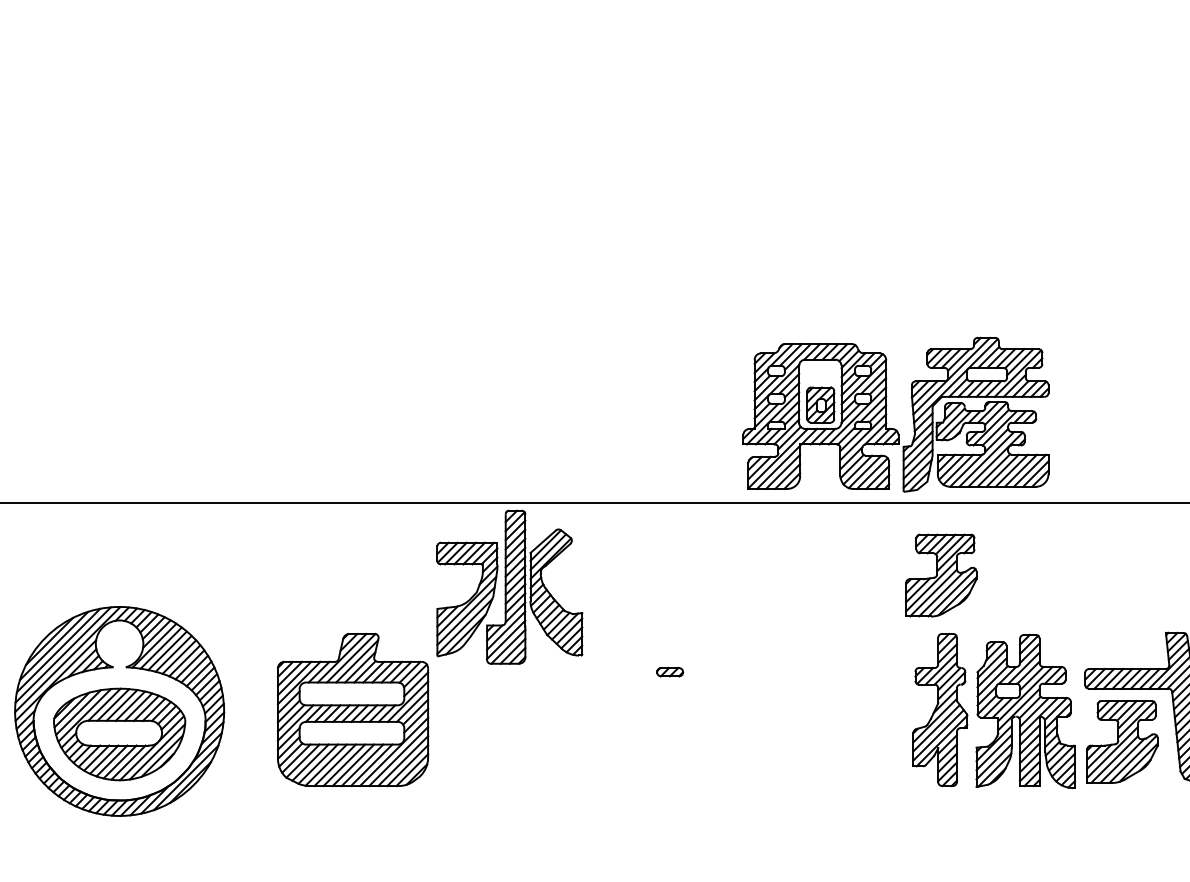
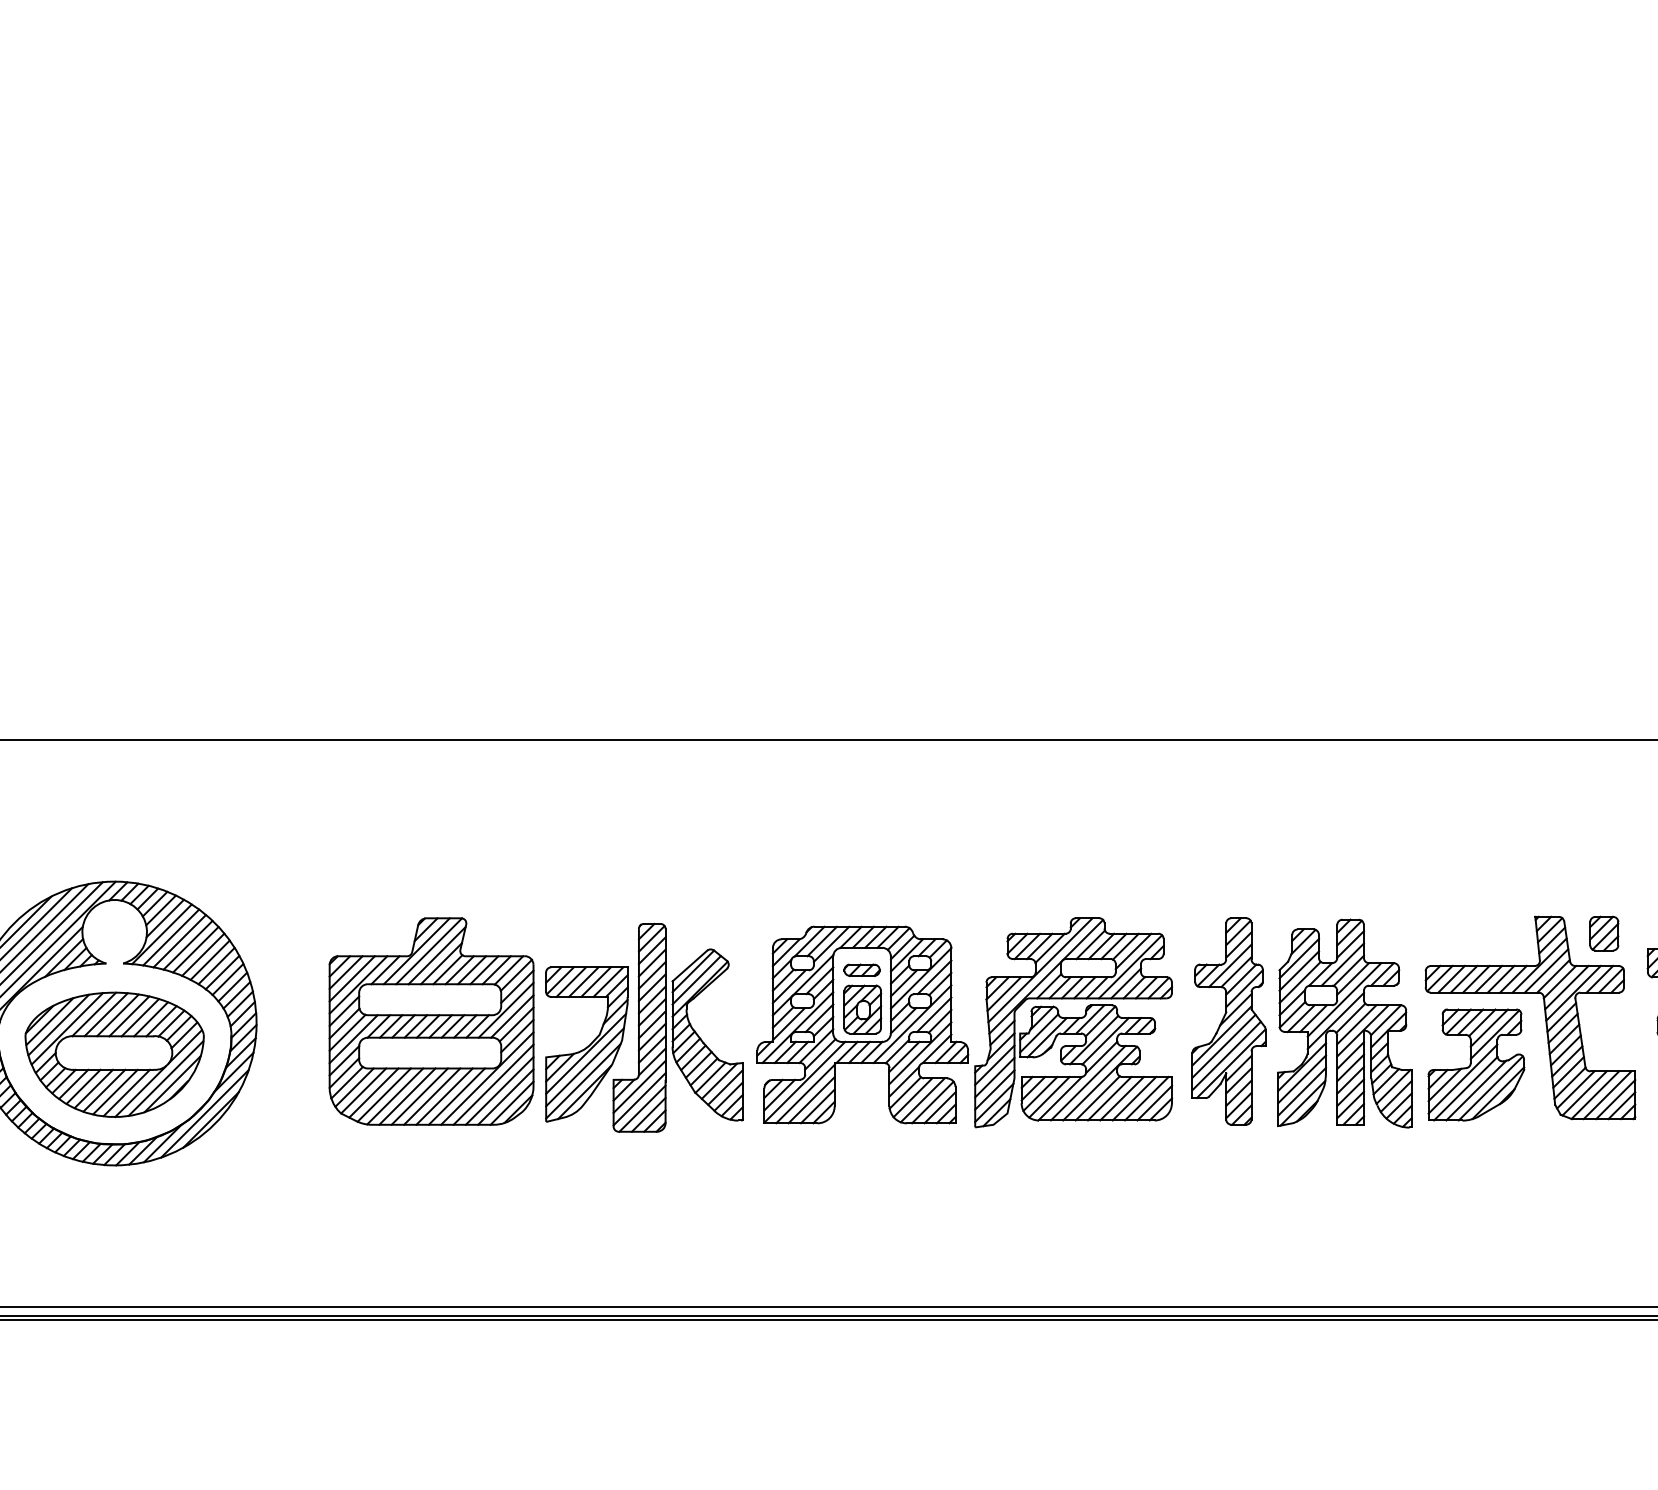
part: (886, 414) -> (952, 1022), moved
part: (941, 575) -> (1230, 838), removed
part: (509, 586) -> (644, 1027), moved

